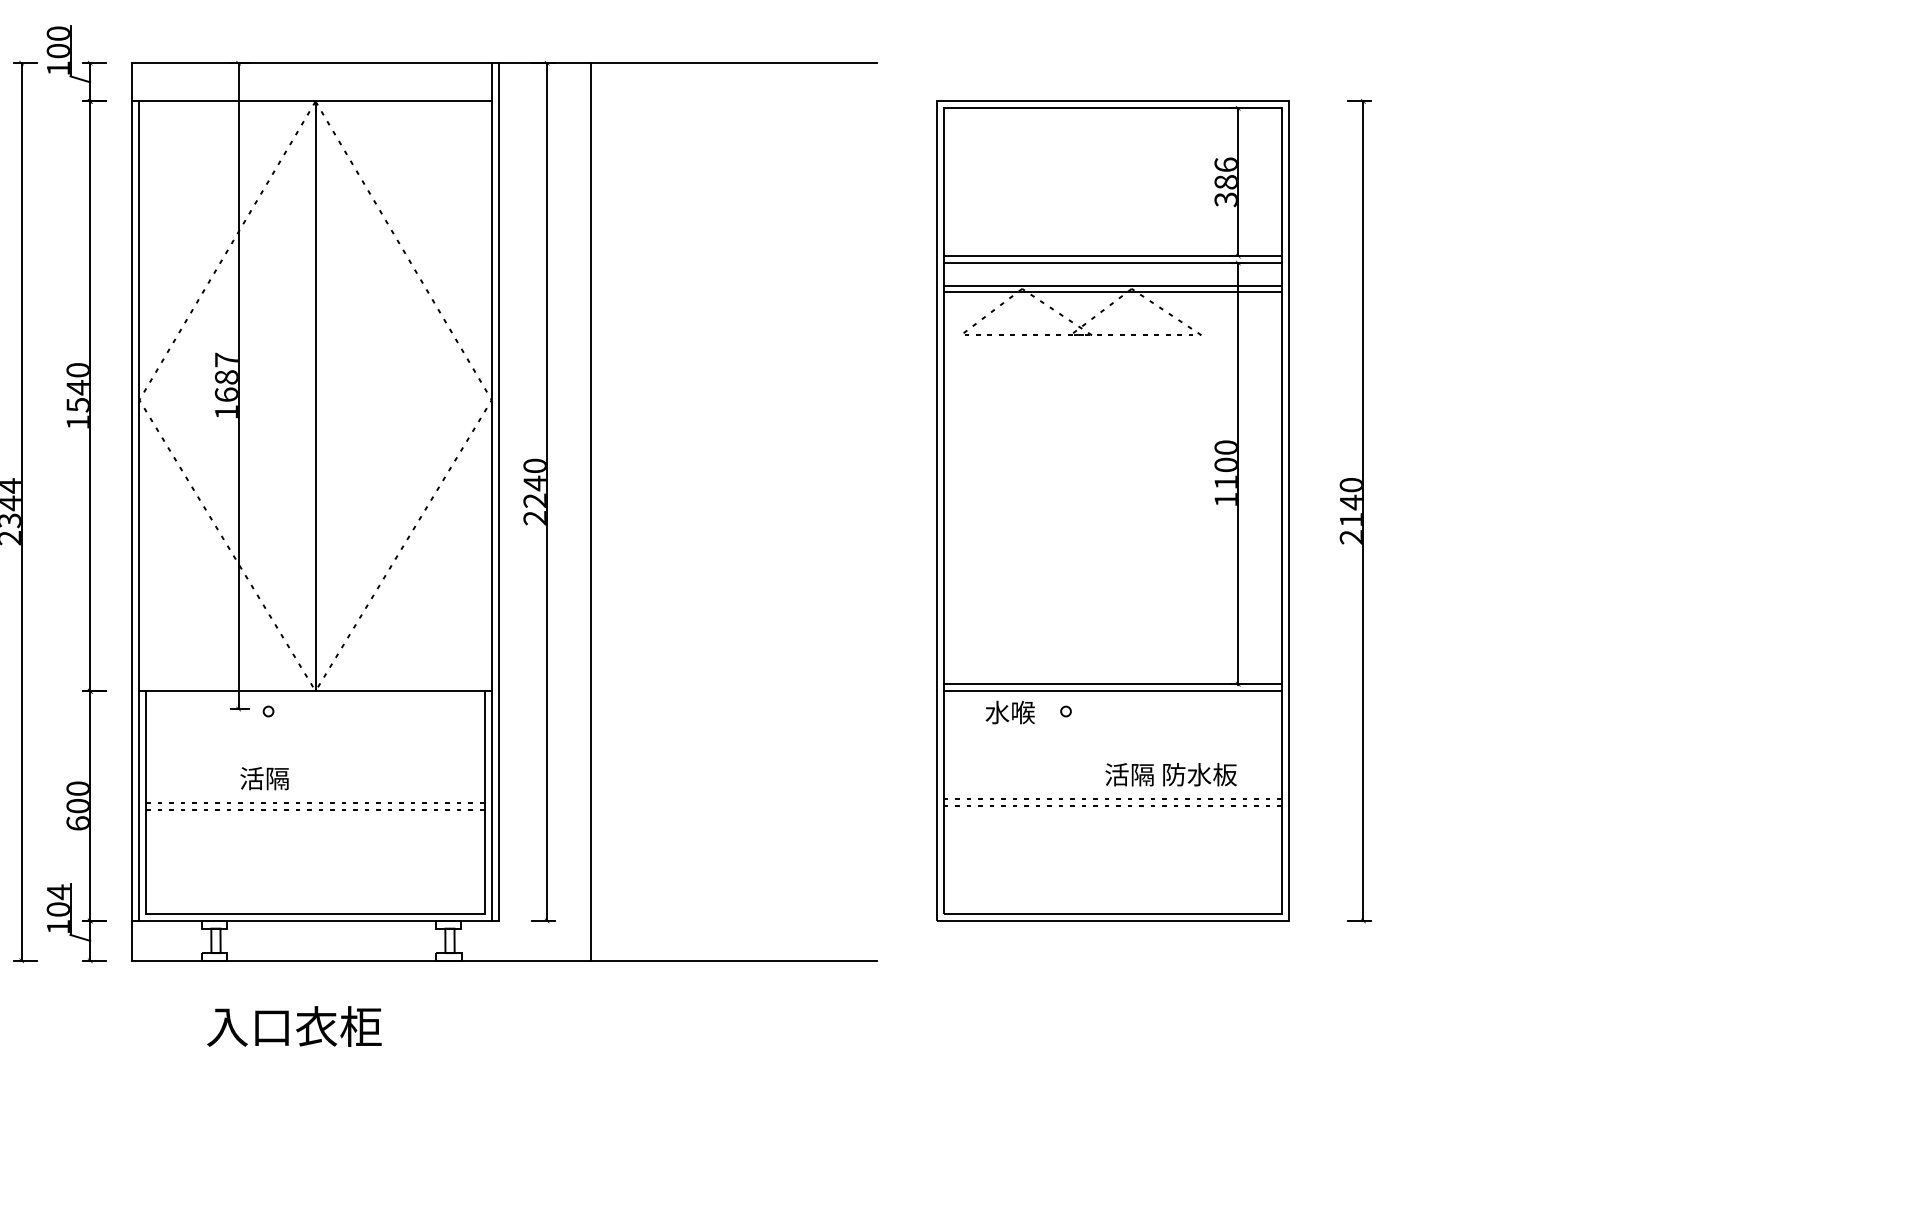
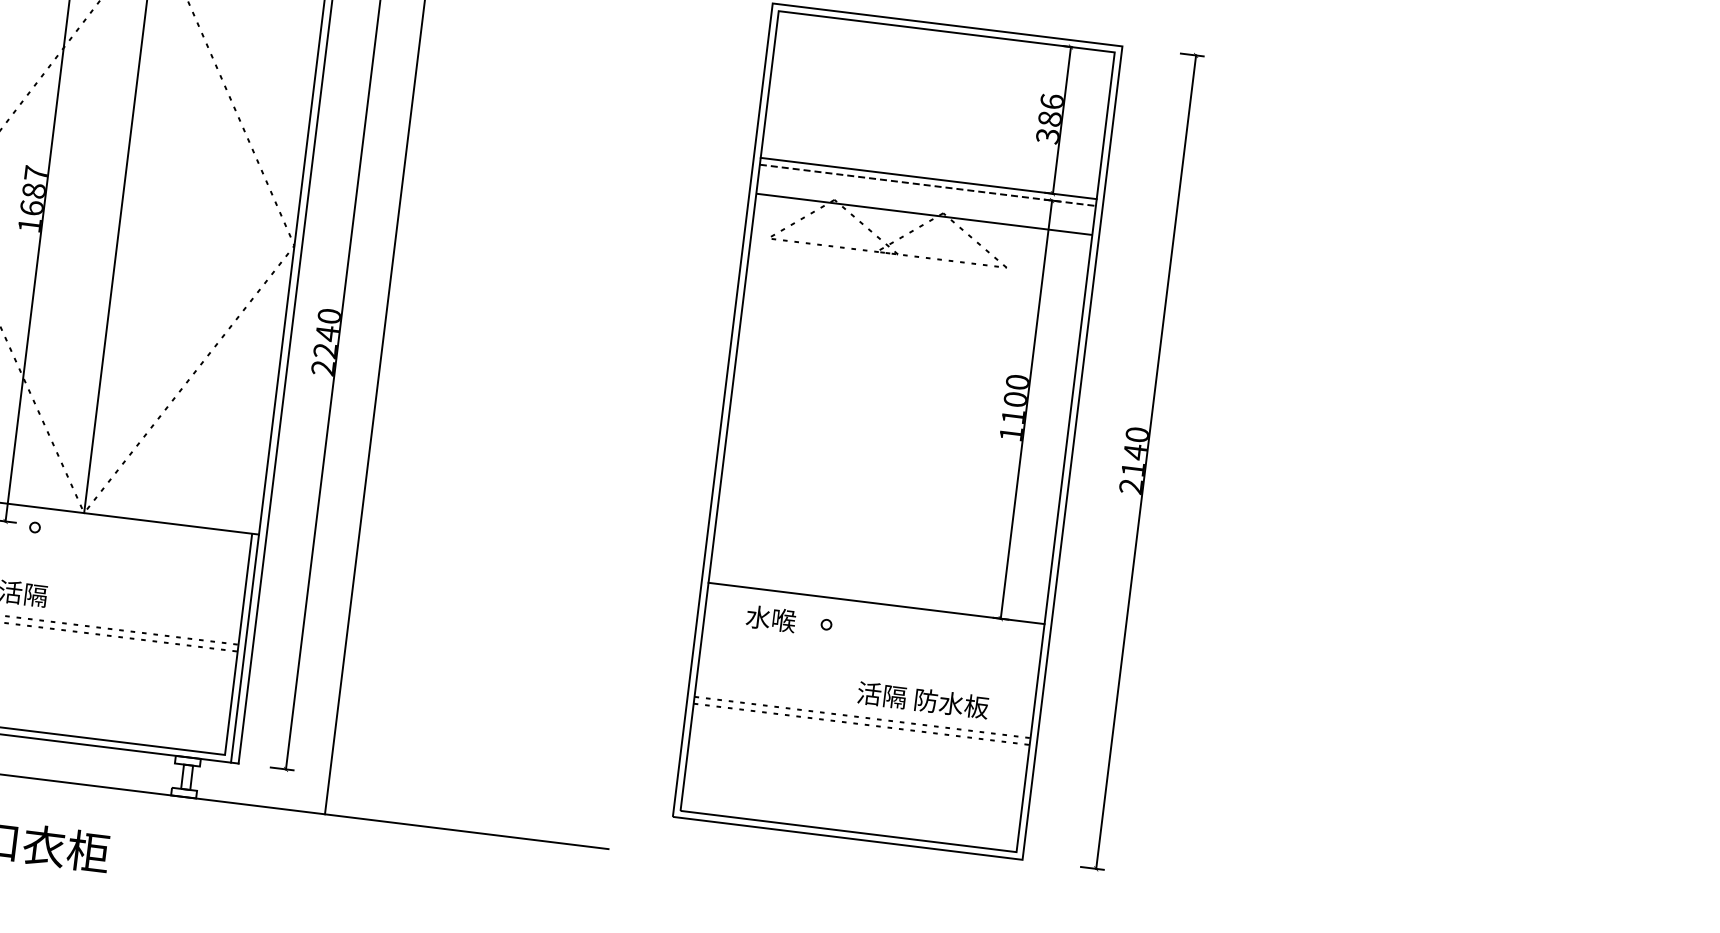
line: (1113, 263) -> (928, 185), solid -> dashed
line: (1112, 285) -> (924, 207), removed
line: (1112, 691) -> (875, 610), removed

